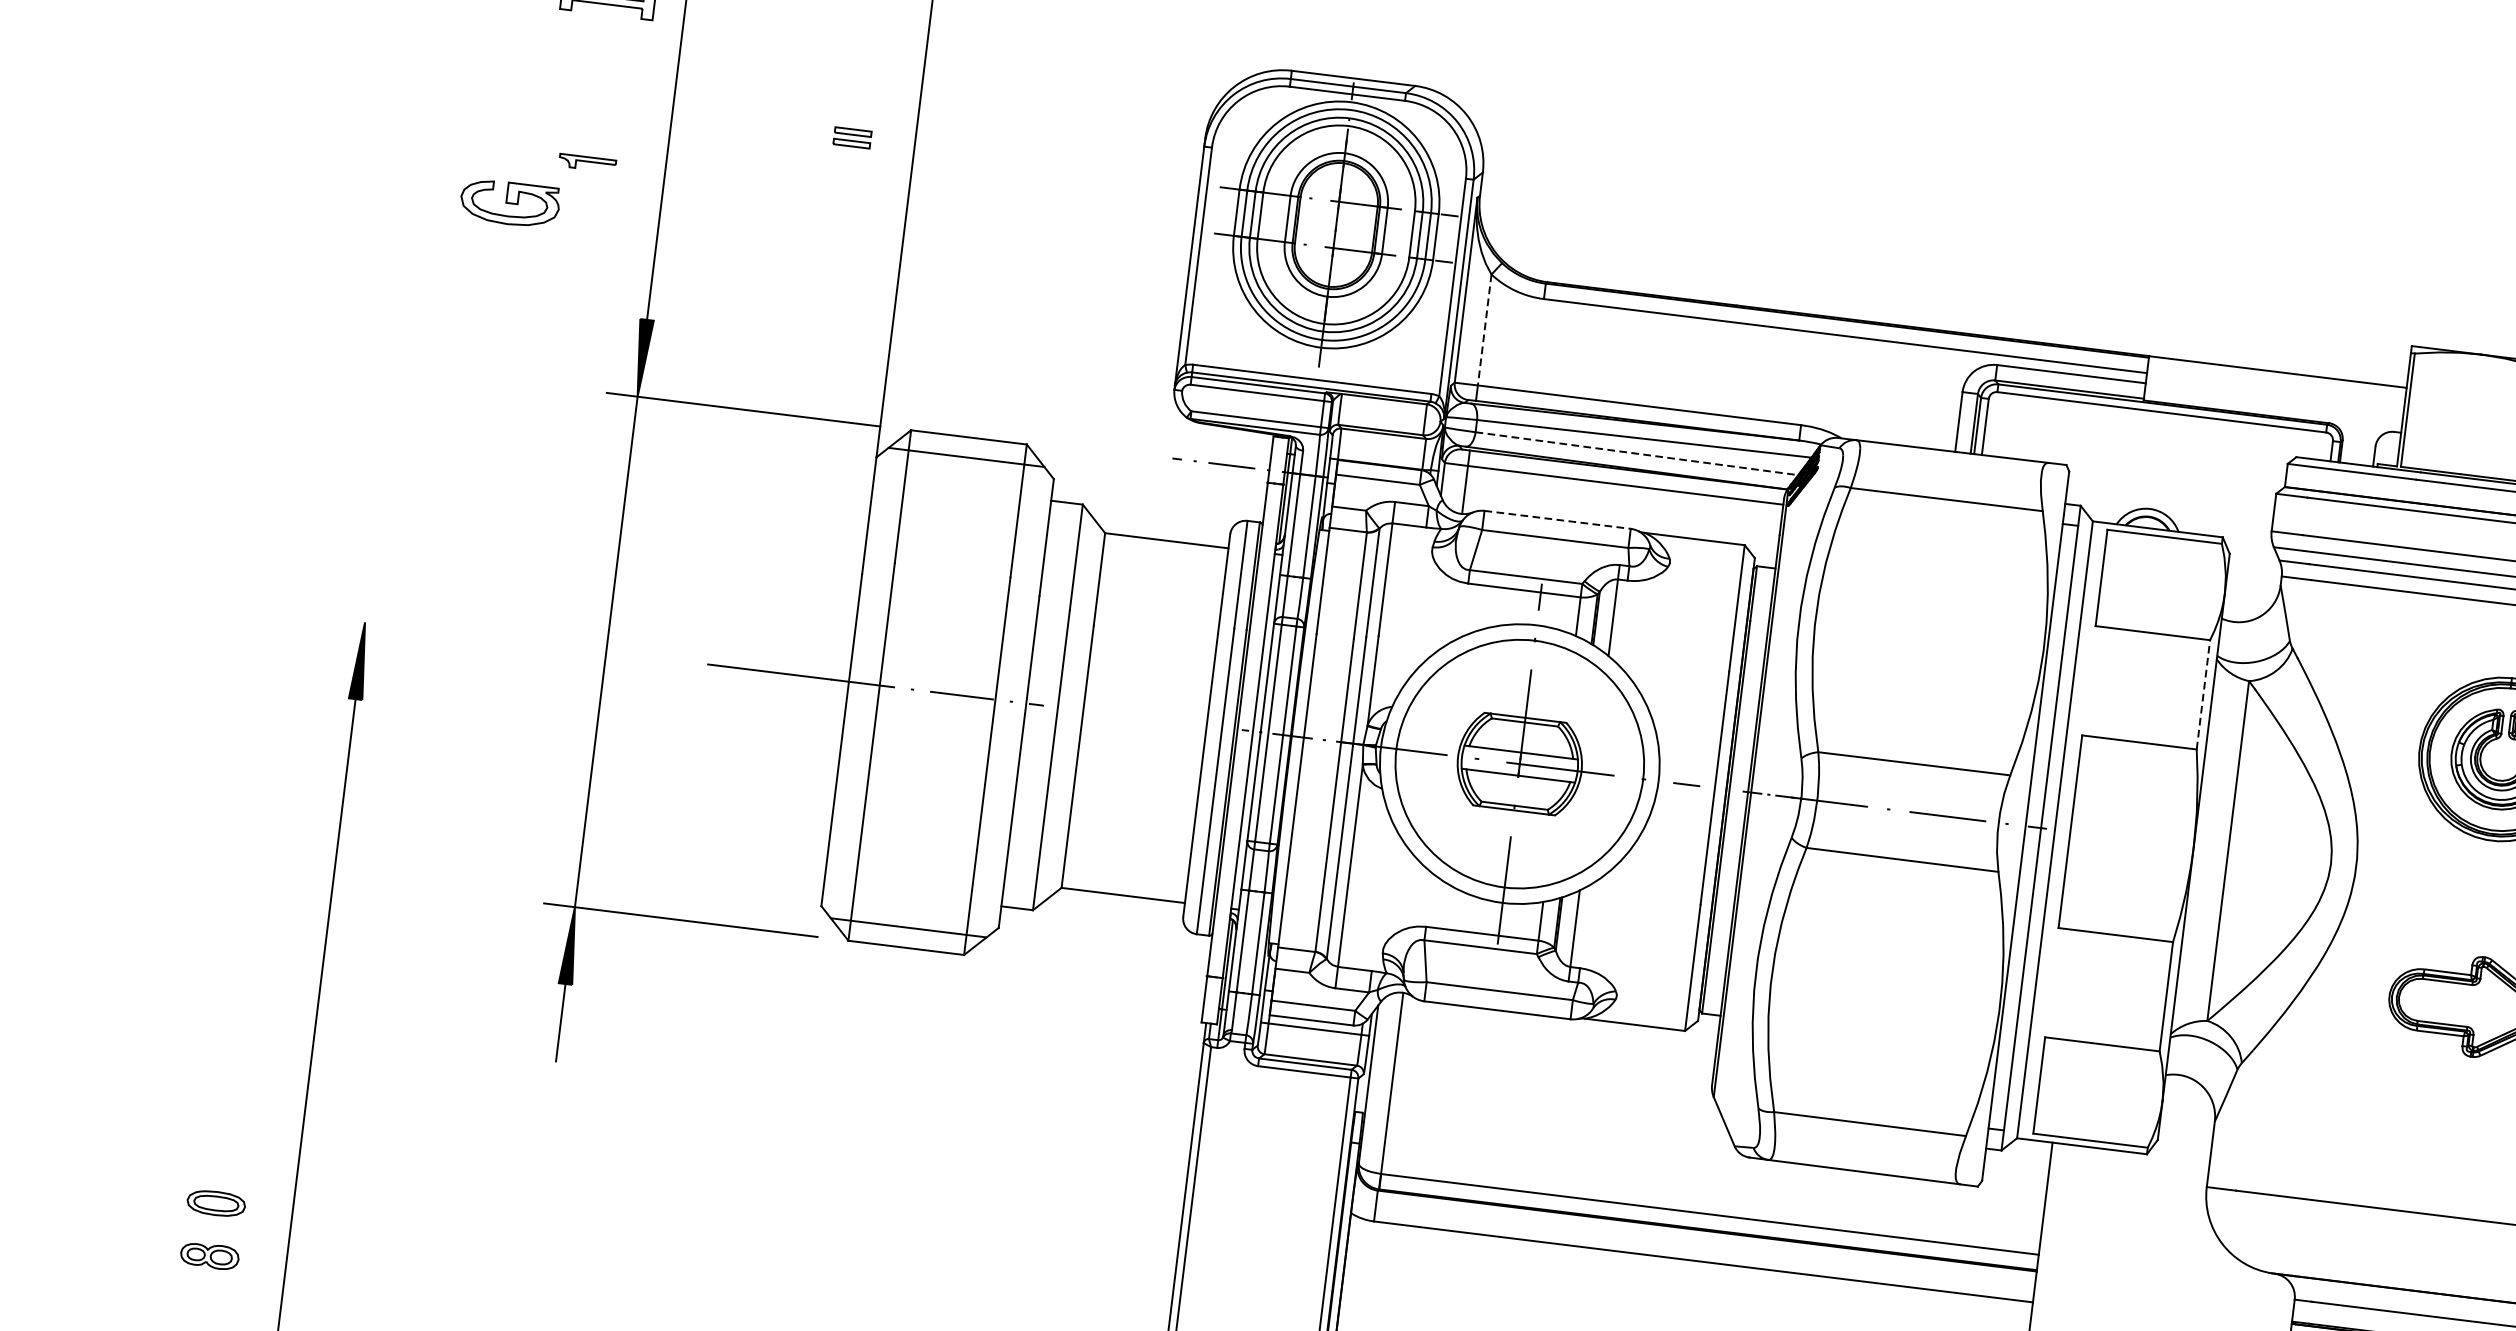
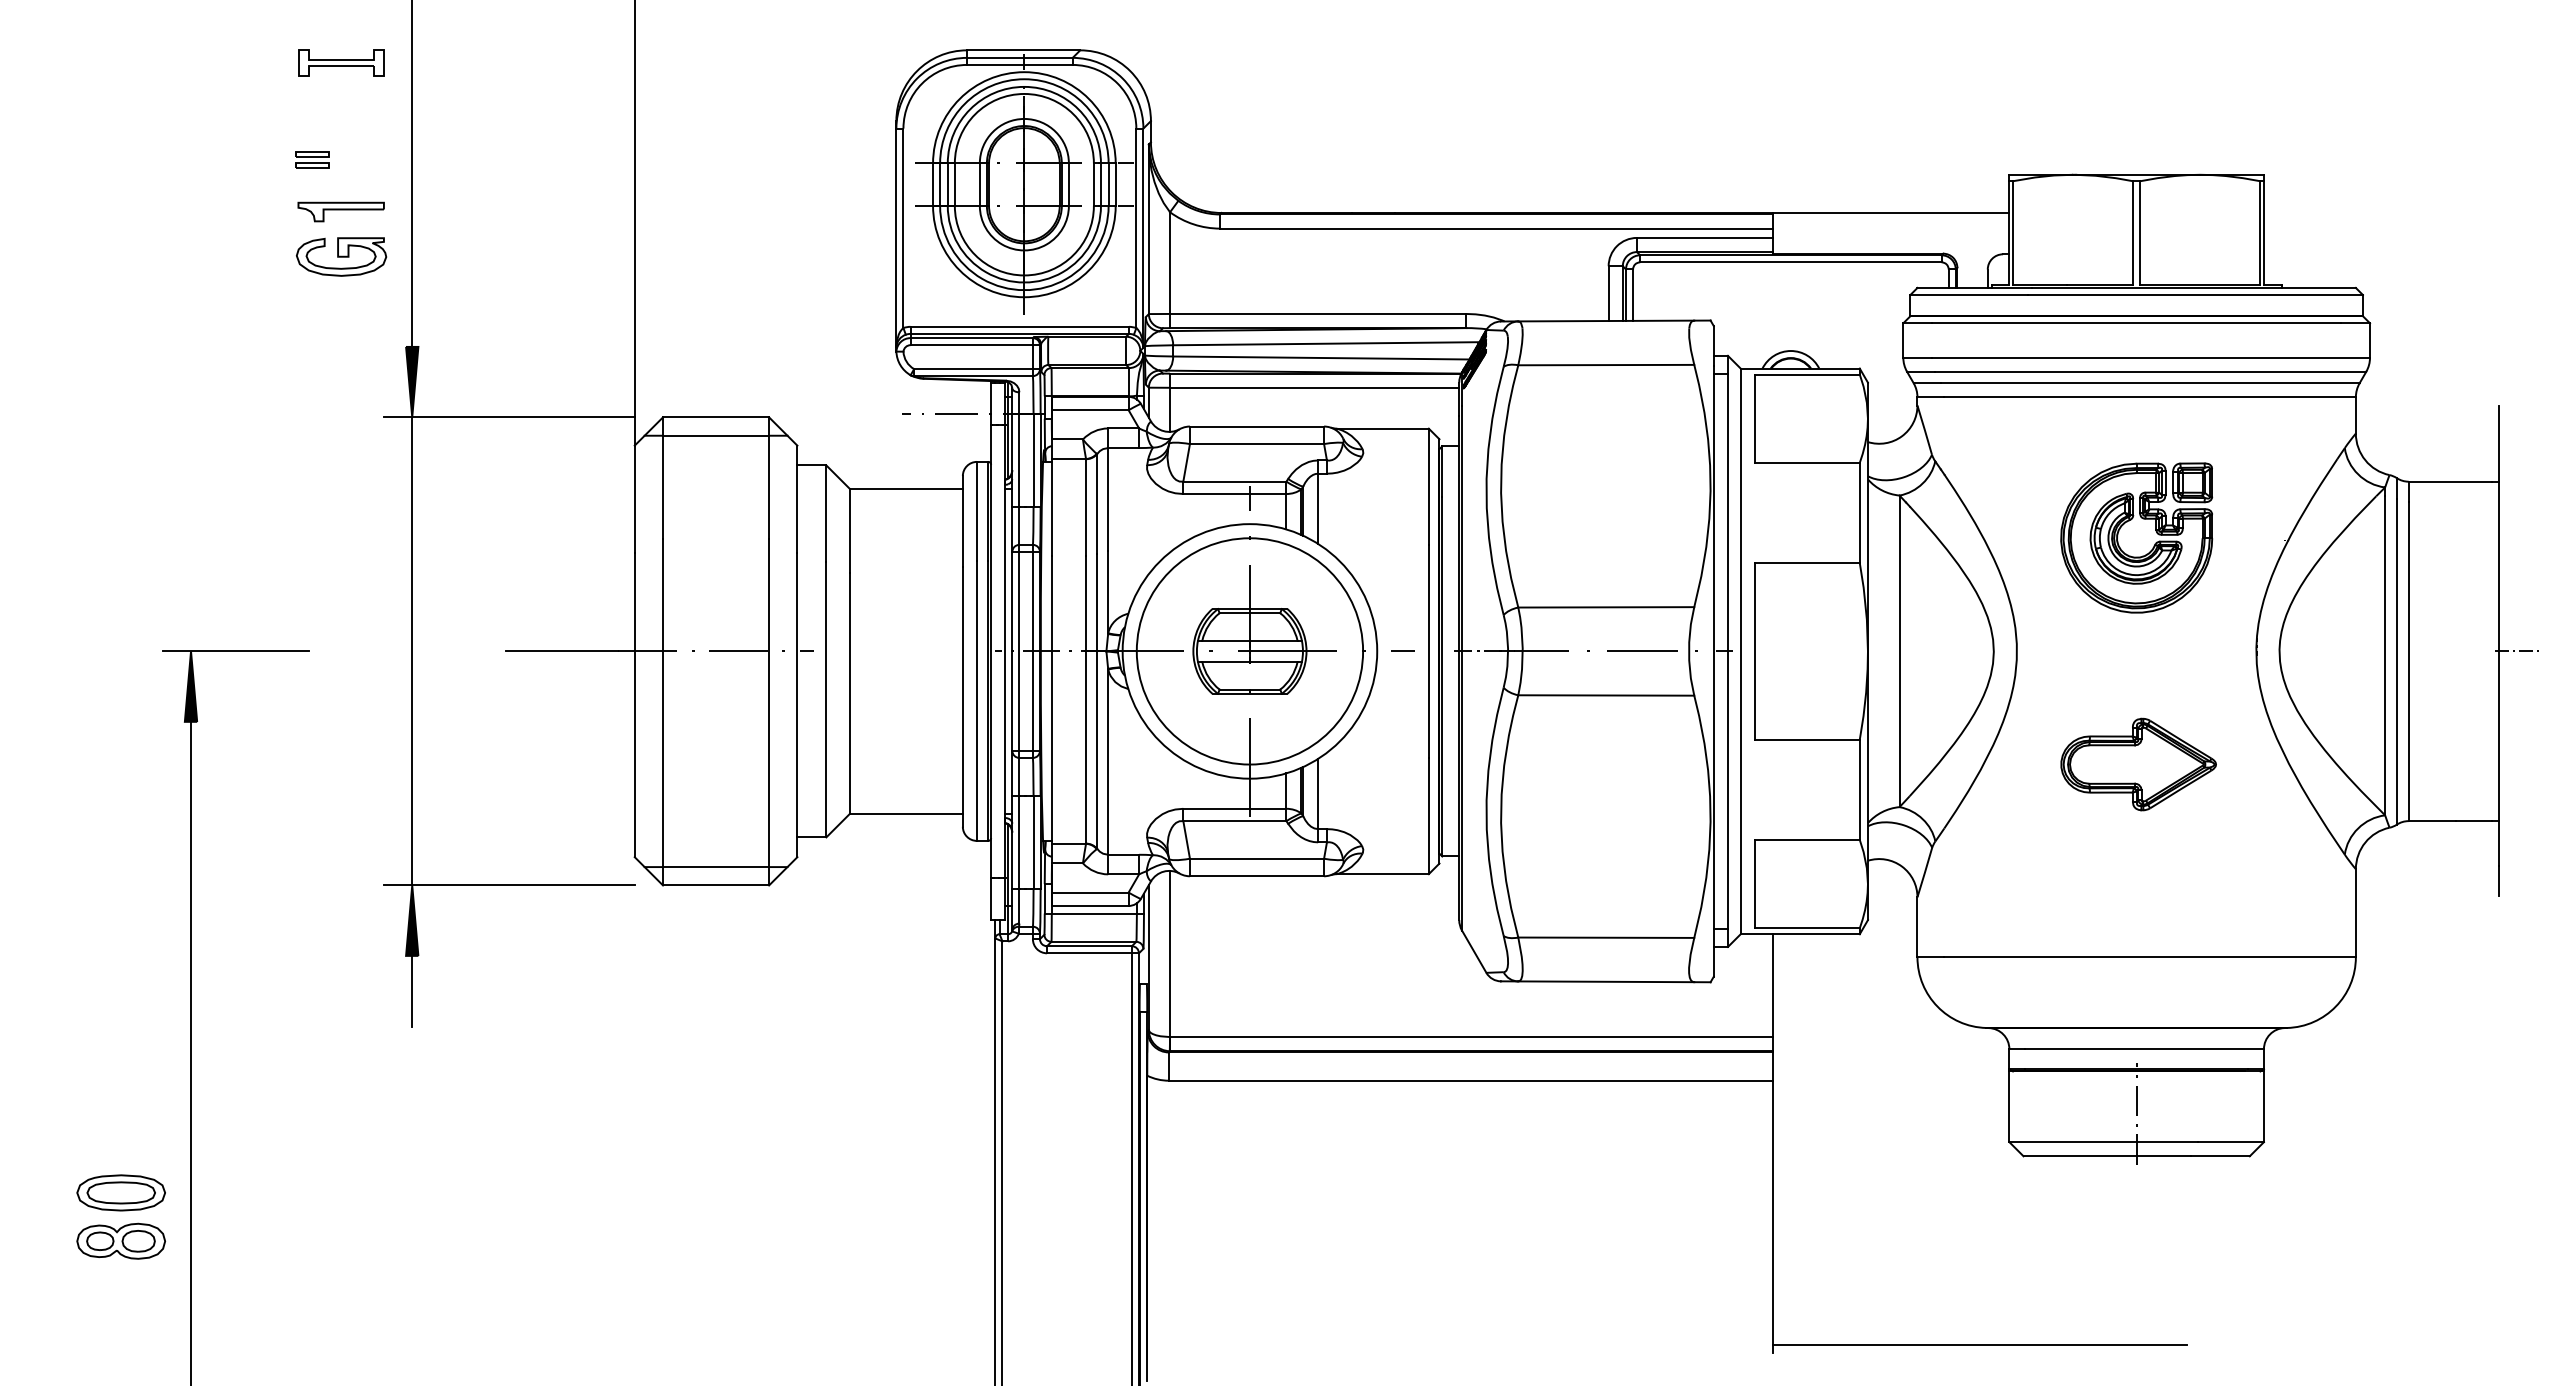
part: (852, 137) -> (312, 159), moved
part: (586, 162) -> (340, 211), size x1.67
part: (510, 203) -> (341, 256), moved
line: (1485, 330) -> (1170, 263), dashed -> solid
line: (1637, 454) -> (1321, 358), dashed -> solid
line: (1558, 519) -> (1257, 426), dashed -> solid
line: (413, 628) -> (235, 651), added
line: (2203, 694) -> (1859, 512), dashed -> solid
part: (215, 1202) -> (120, 1192), size x1.67
part: (209, 1255) -> (120, 1240), size x1.67

